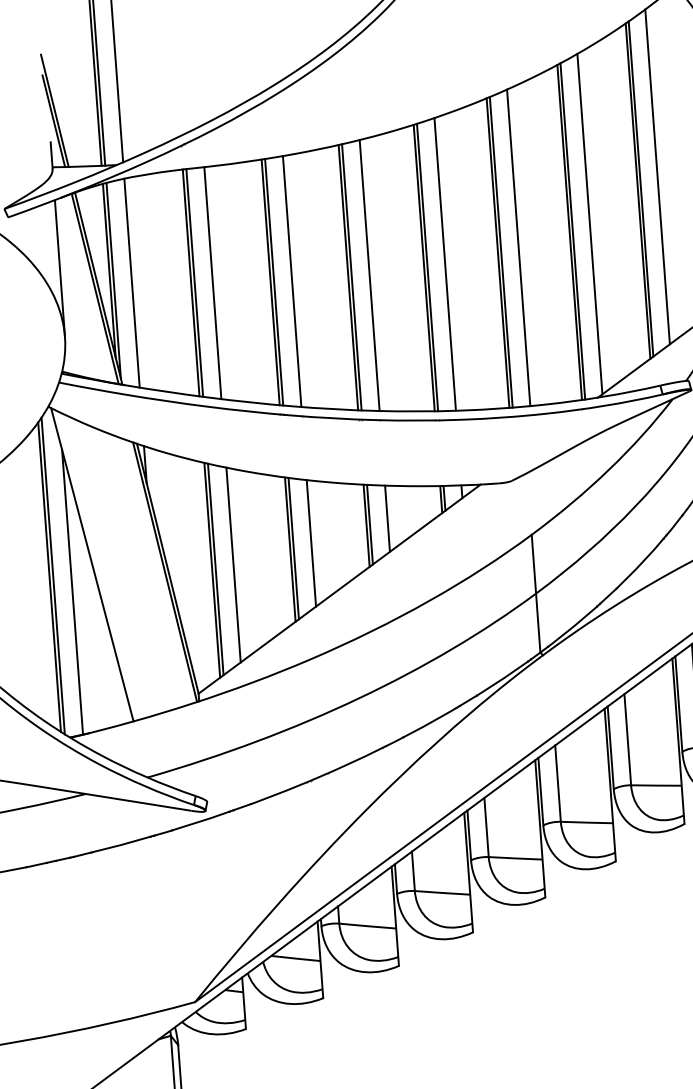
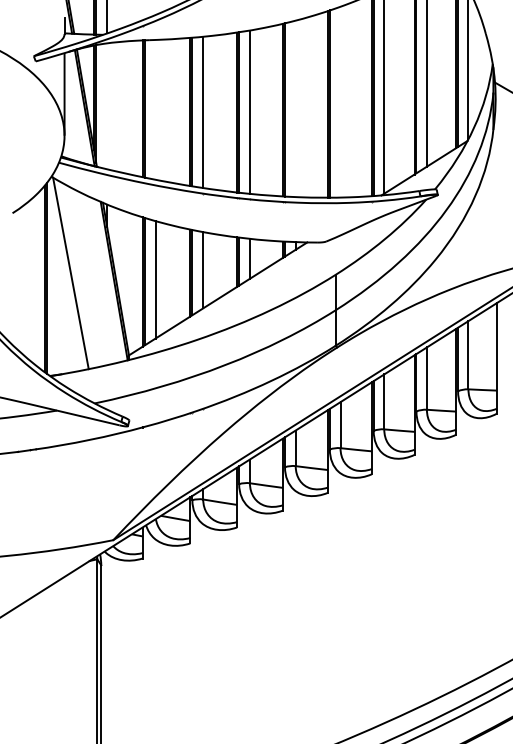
line: (518, 246) -> (340, 101), removed
line: (444, 263) -> (295, 108), removed
line: (212, 282) -> (155, 109), removed
line: (132, 283) -> (107, 106), removed
line: (71, 591) -> (57, 288), removed

